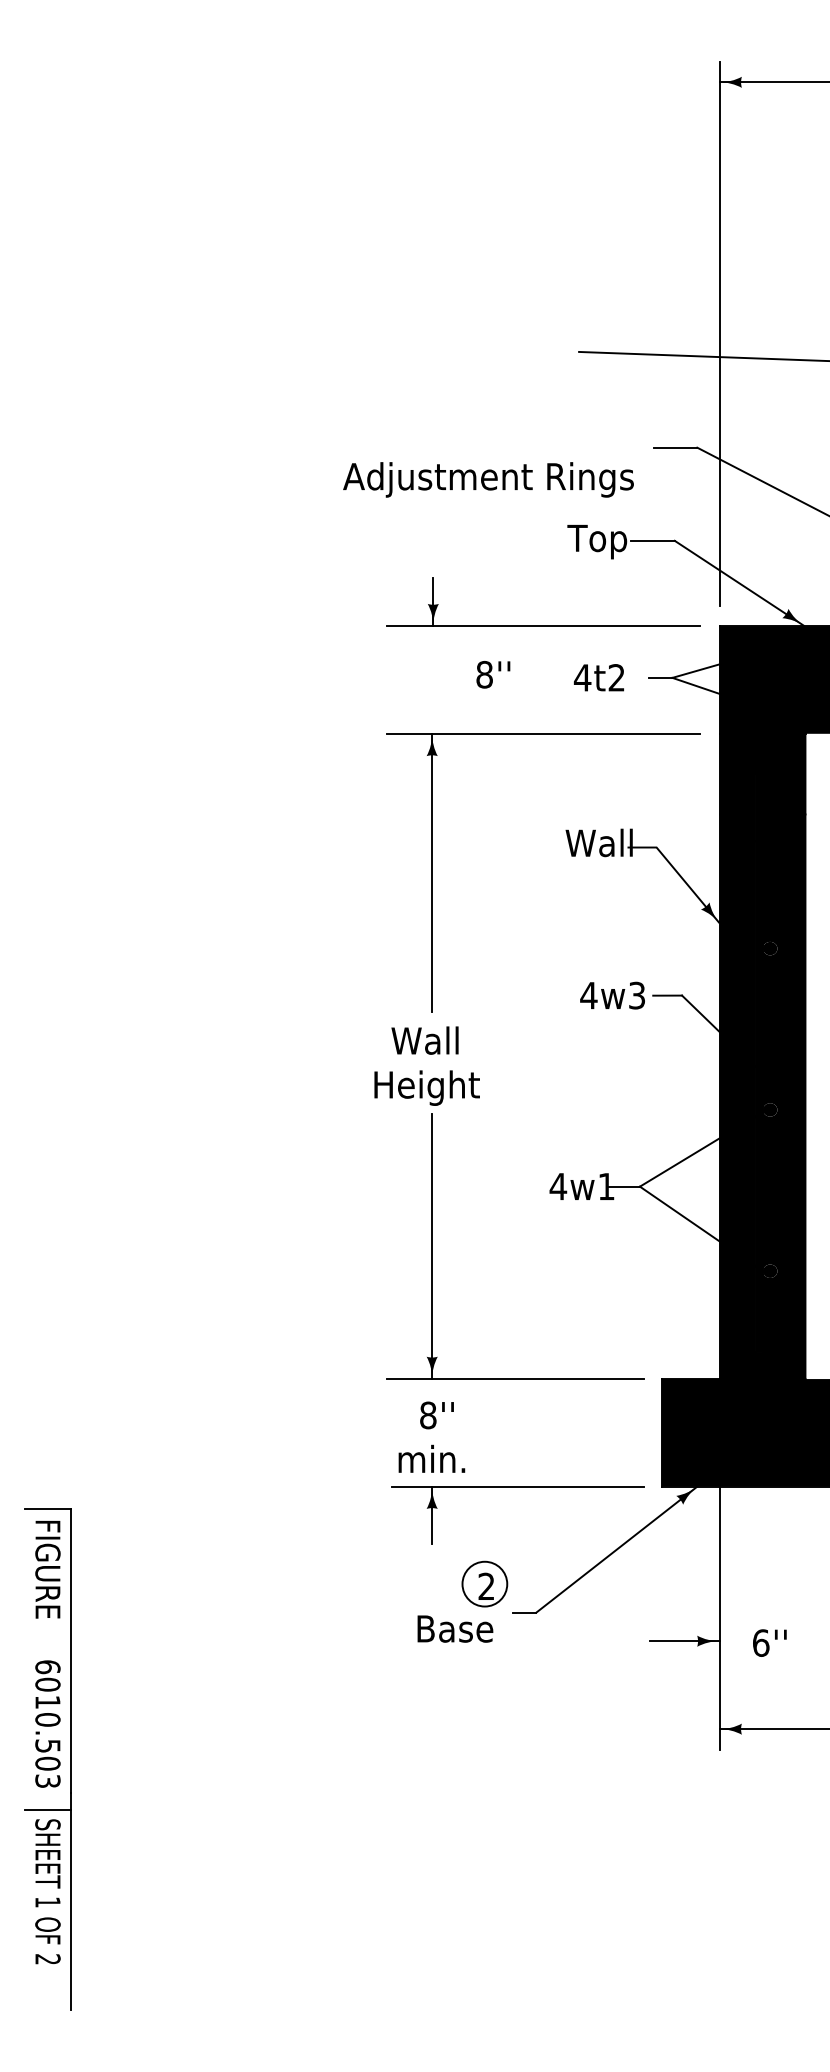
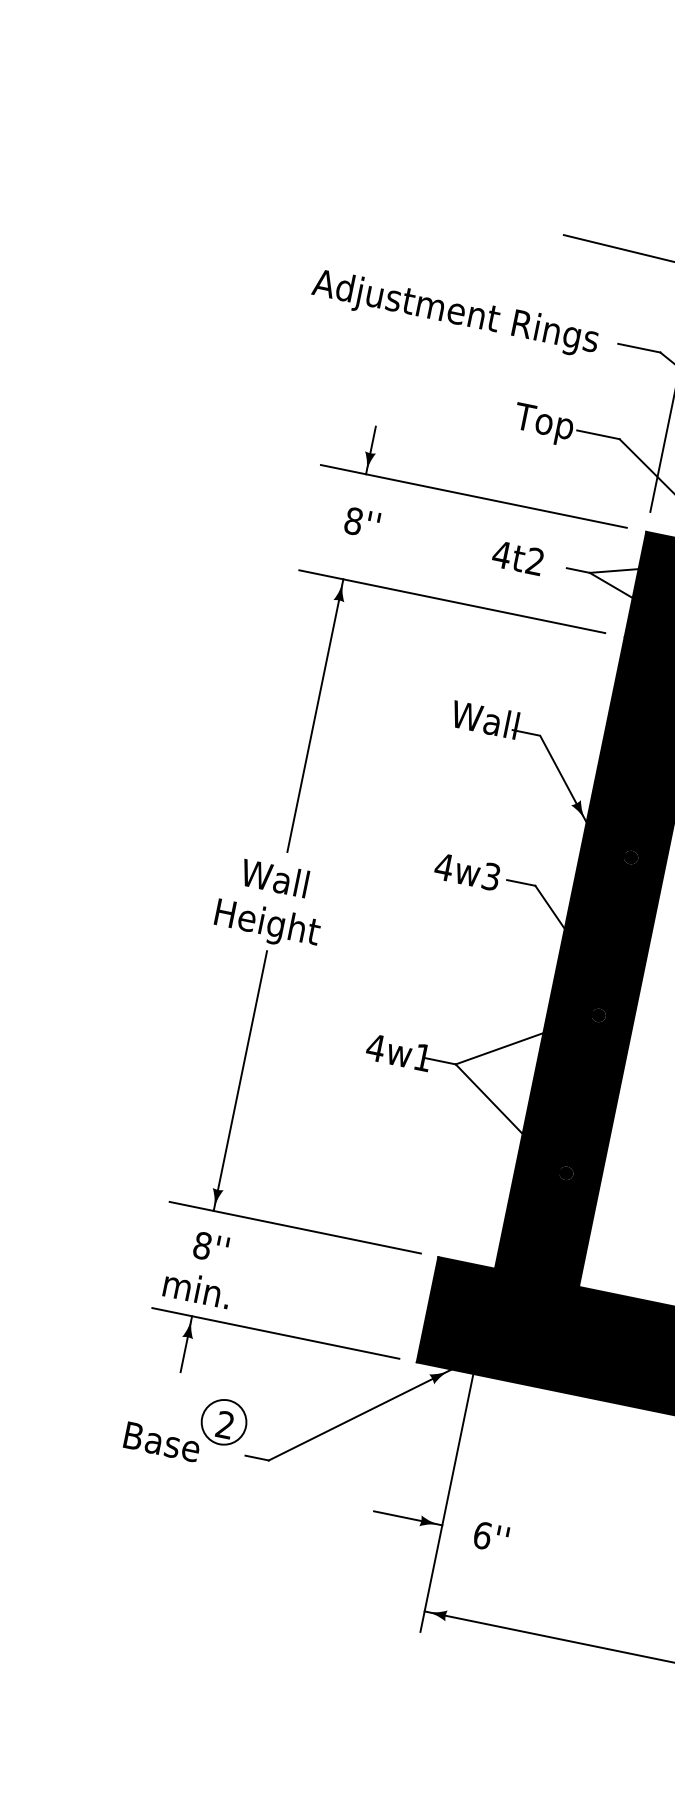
text: (488, 479) -> (455, 313), moved
text: (493, 674) -> (362, 522), moved
text: (455, 1628) -> (162, 1441), moved

